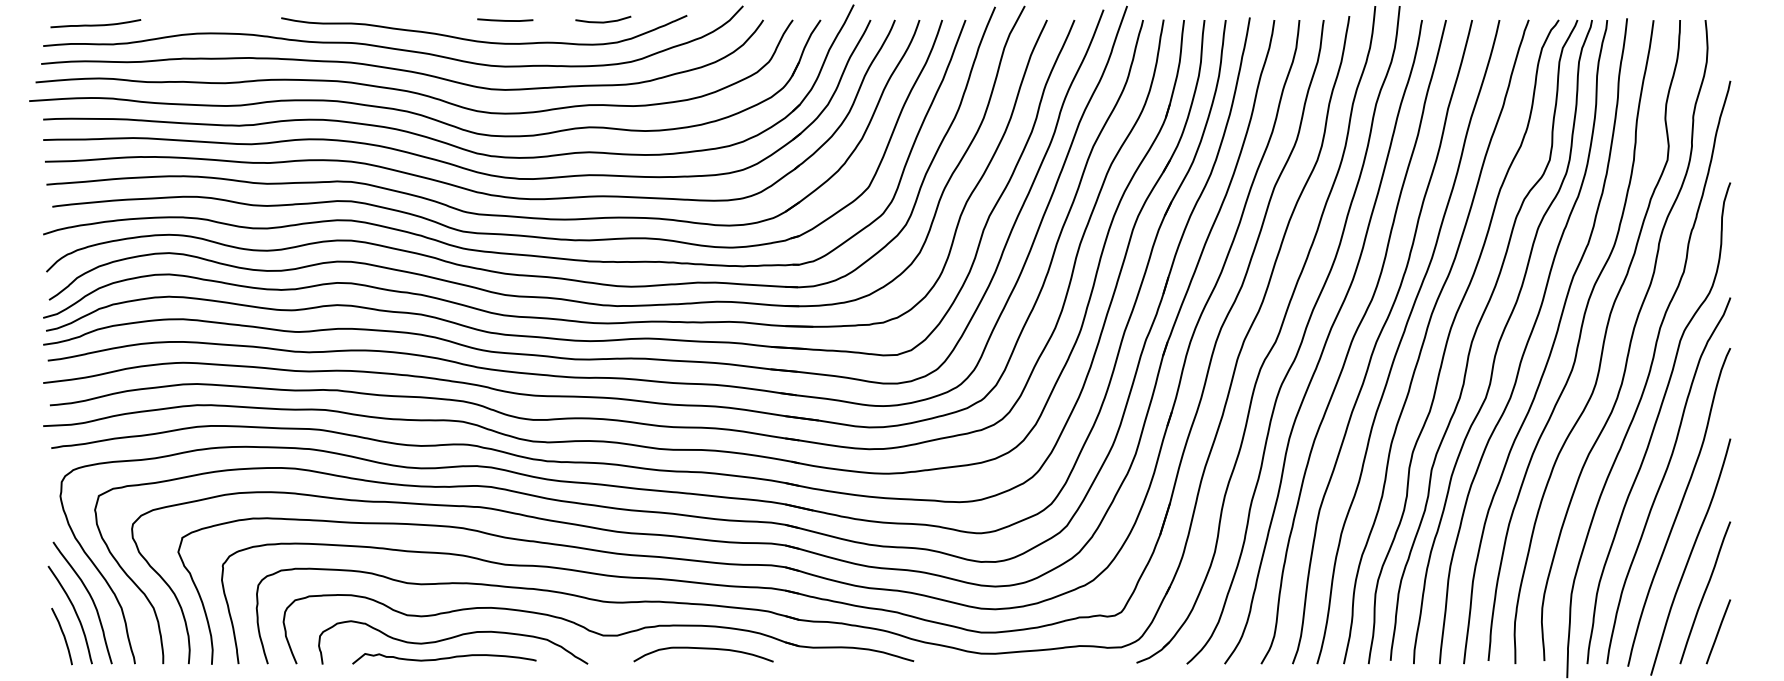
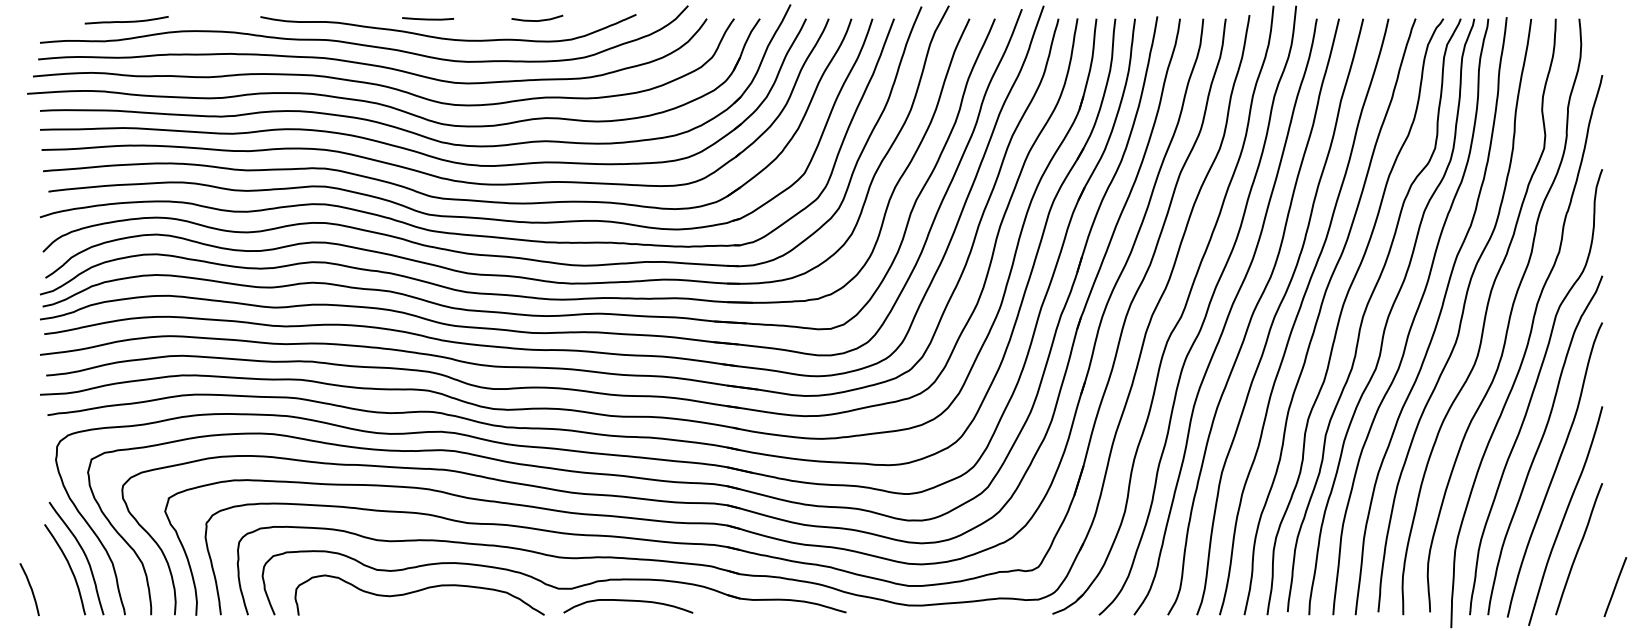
line: (505, 20) -> (428, 19), moved
line: (603, 21) -> (537, 20), moved
curve: (95, 24) -> (126, 21), moved
line: (1718, 631) -> (1615, 586), moved
curve: (63, 636) -> (31, 589), moved
curve: (703, 649) -> (628, 601), moved
curve: (444, 658) -> (411, 609), removed

